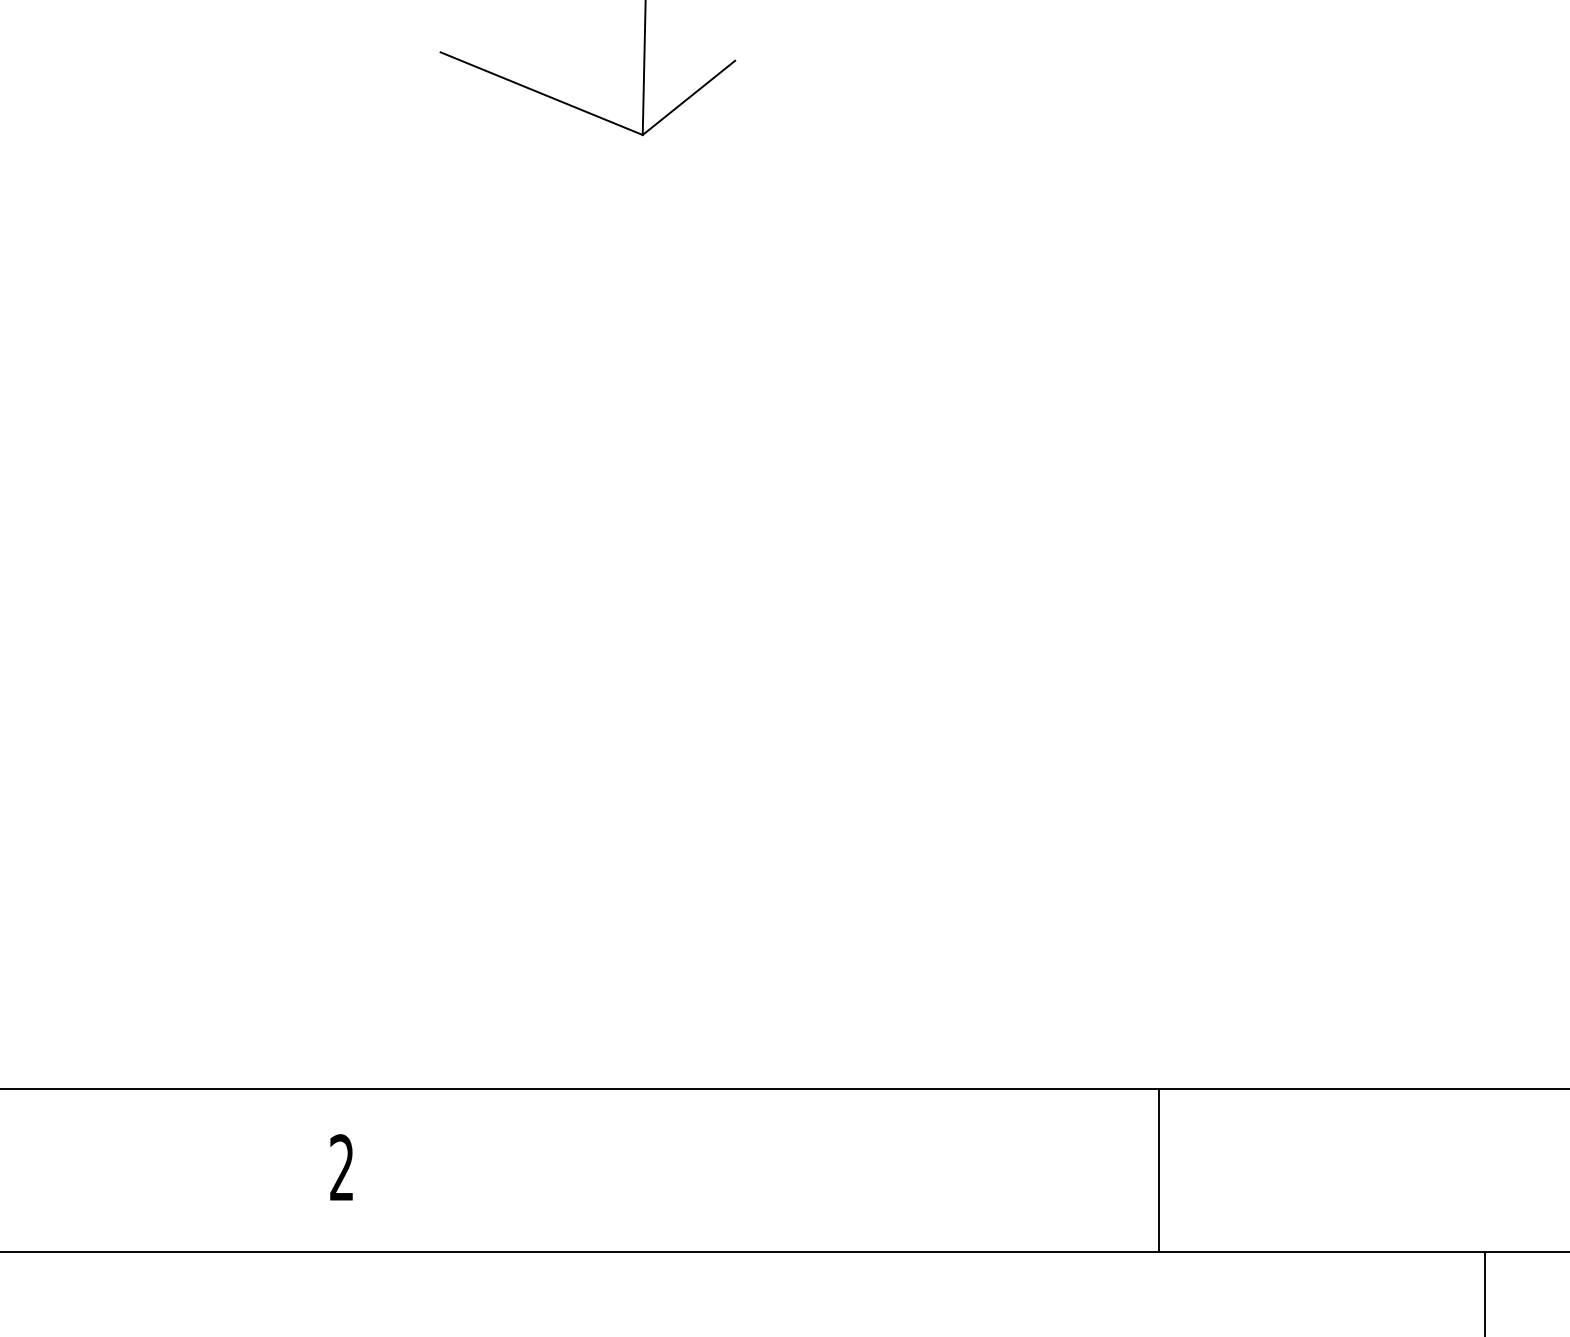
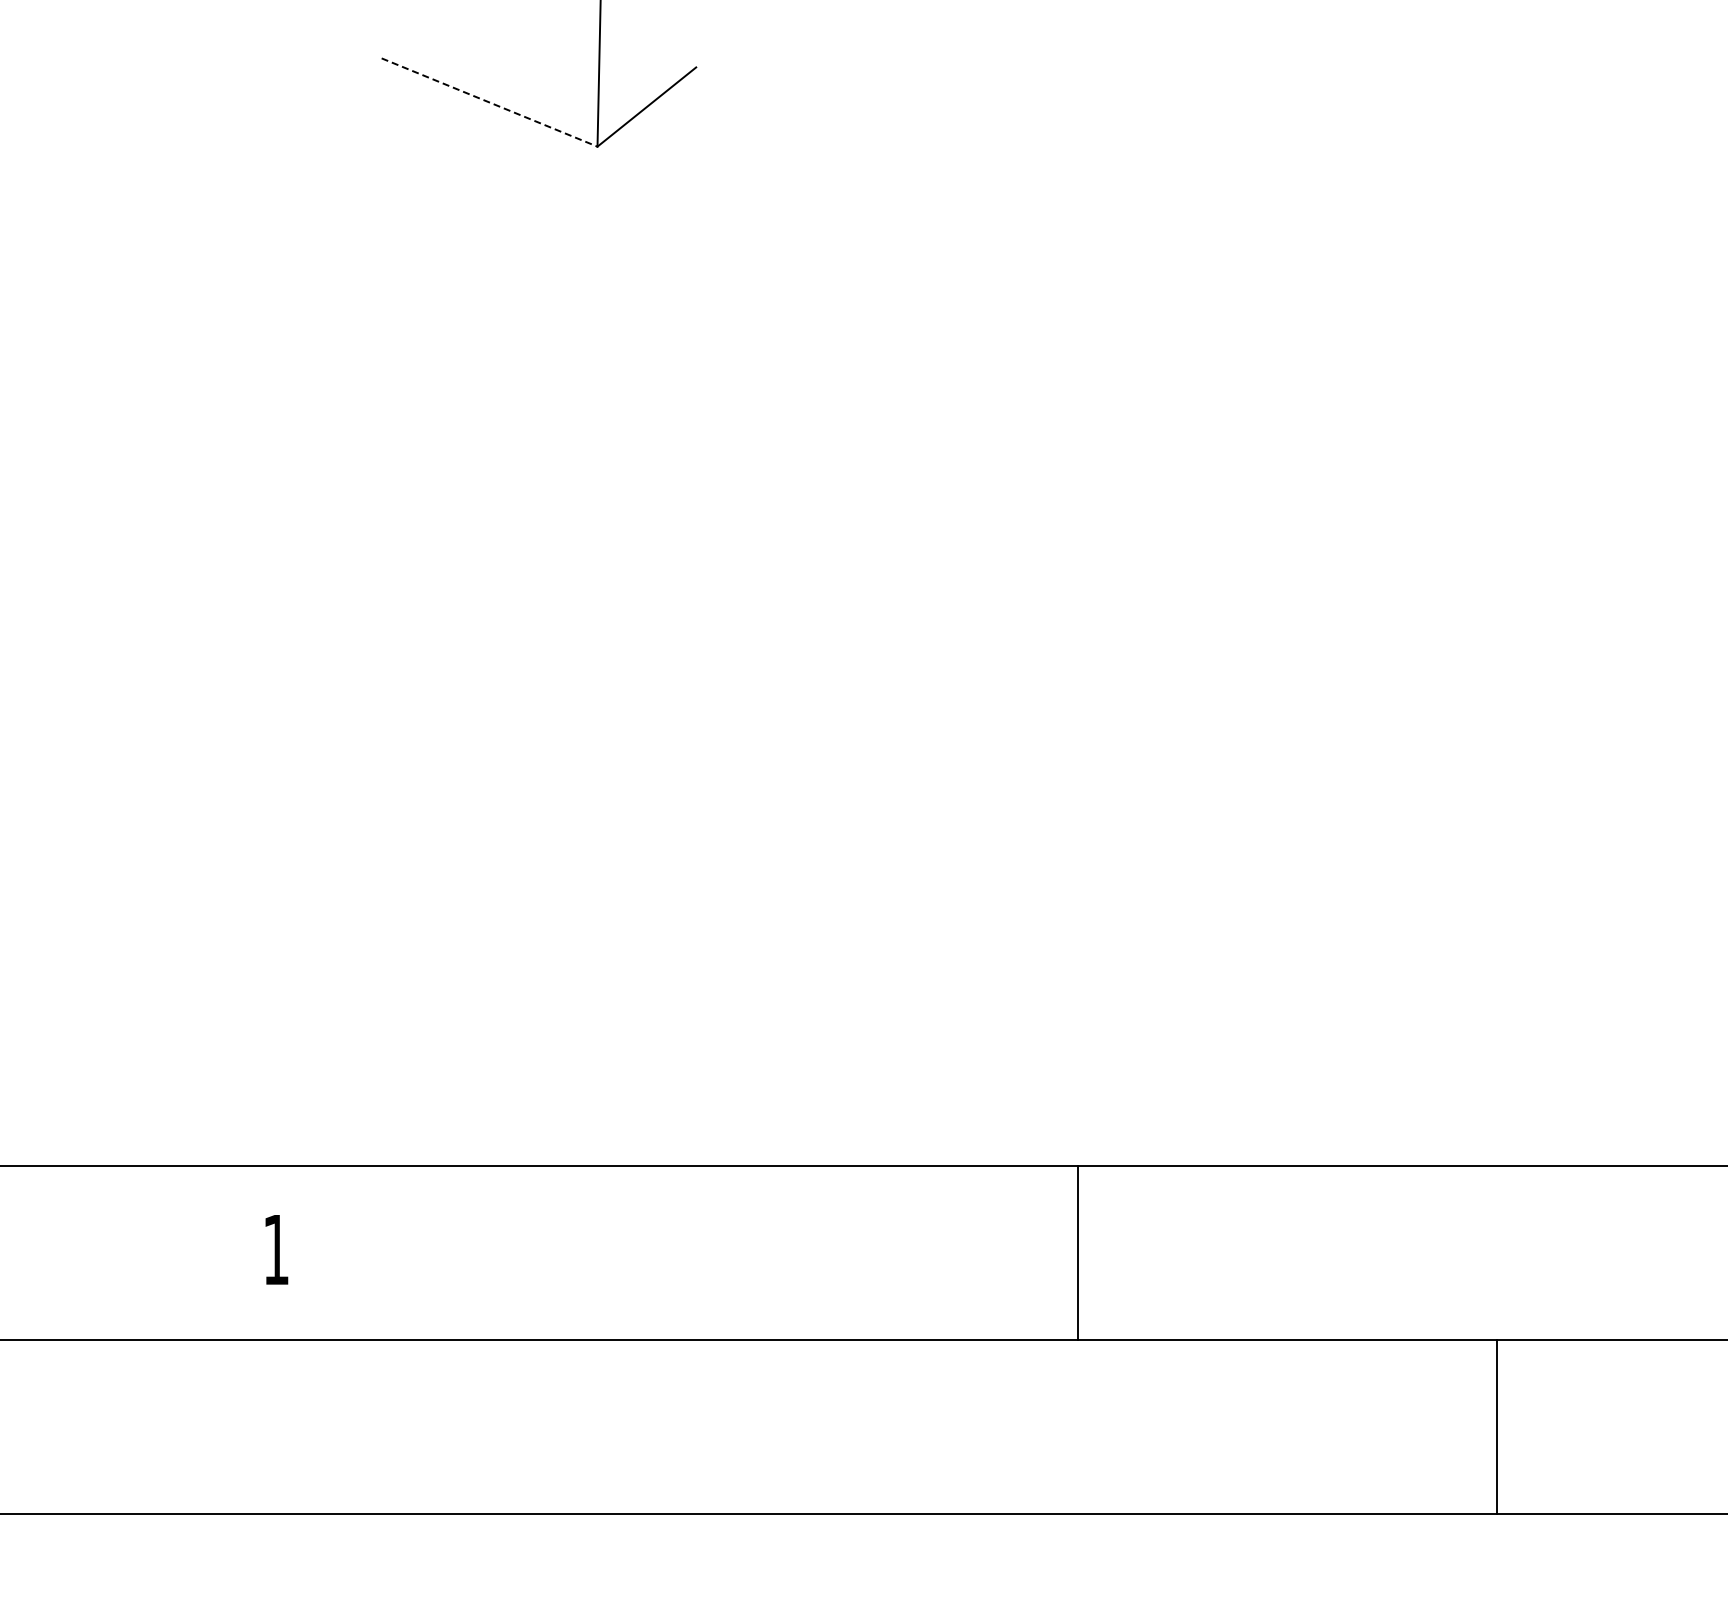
line: (541, 93) -> (489, 102), solid -> dashed
text: (341, 1166) -> (275, 1248), 2 -> 1
line: (1159, 1170) -> (1078, 1252), moved

